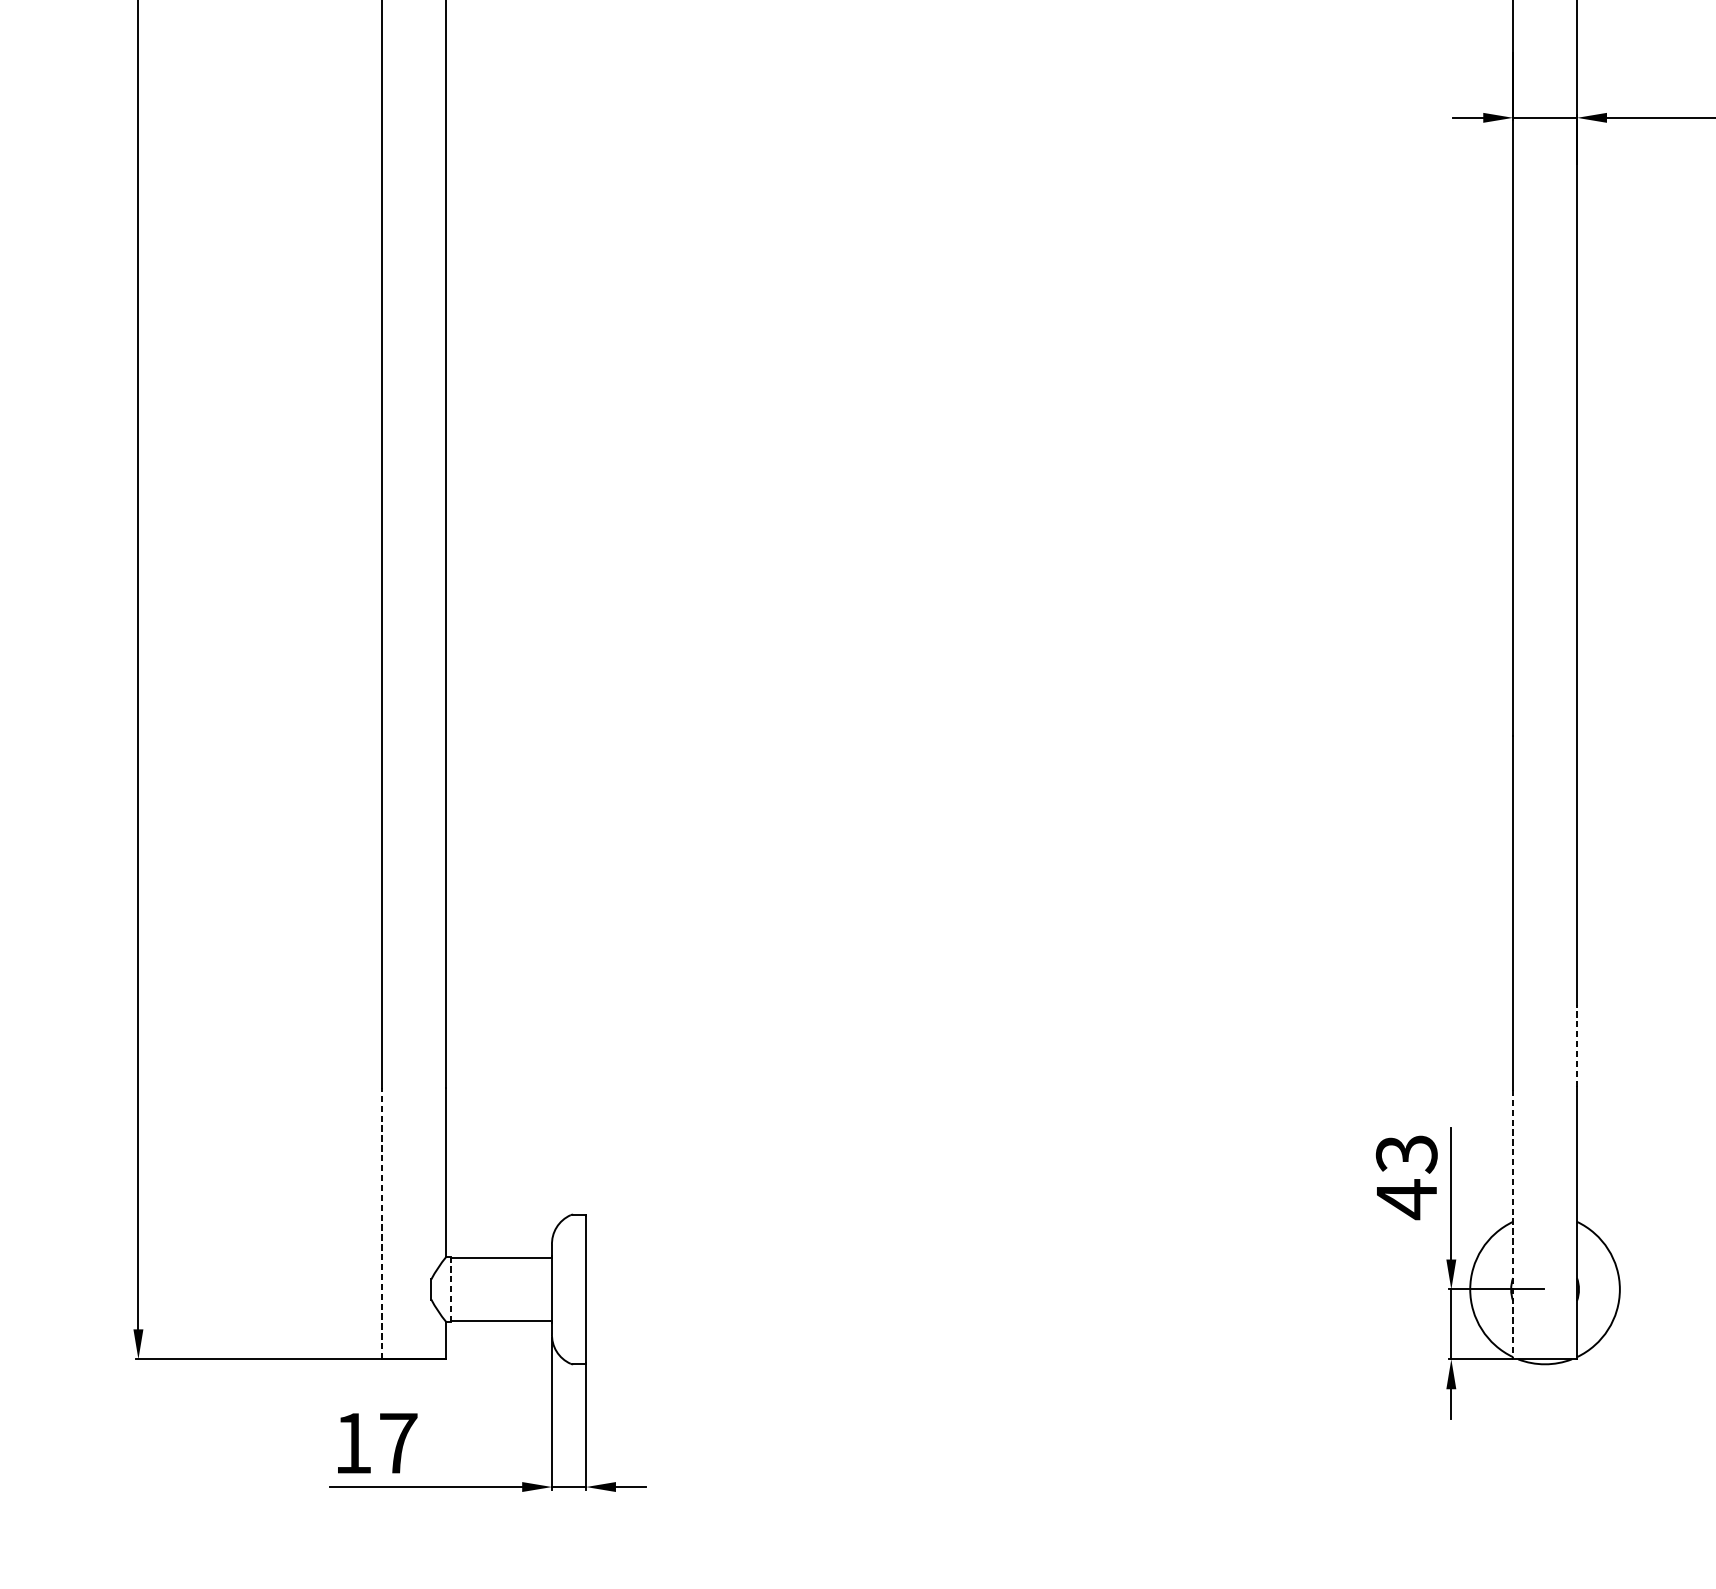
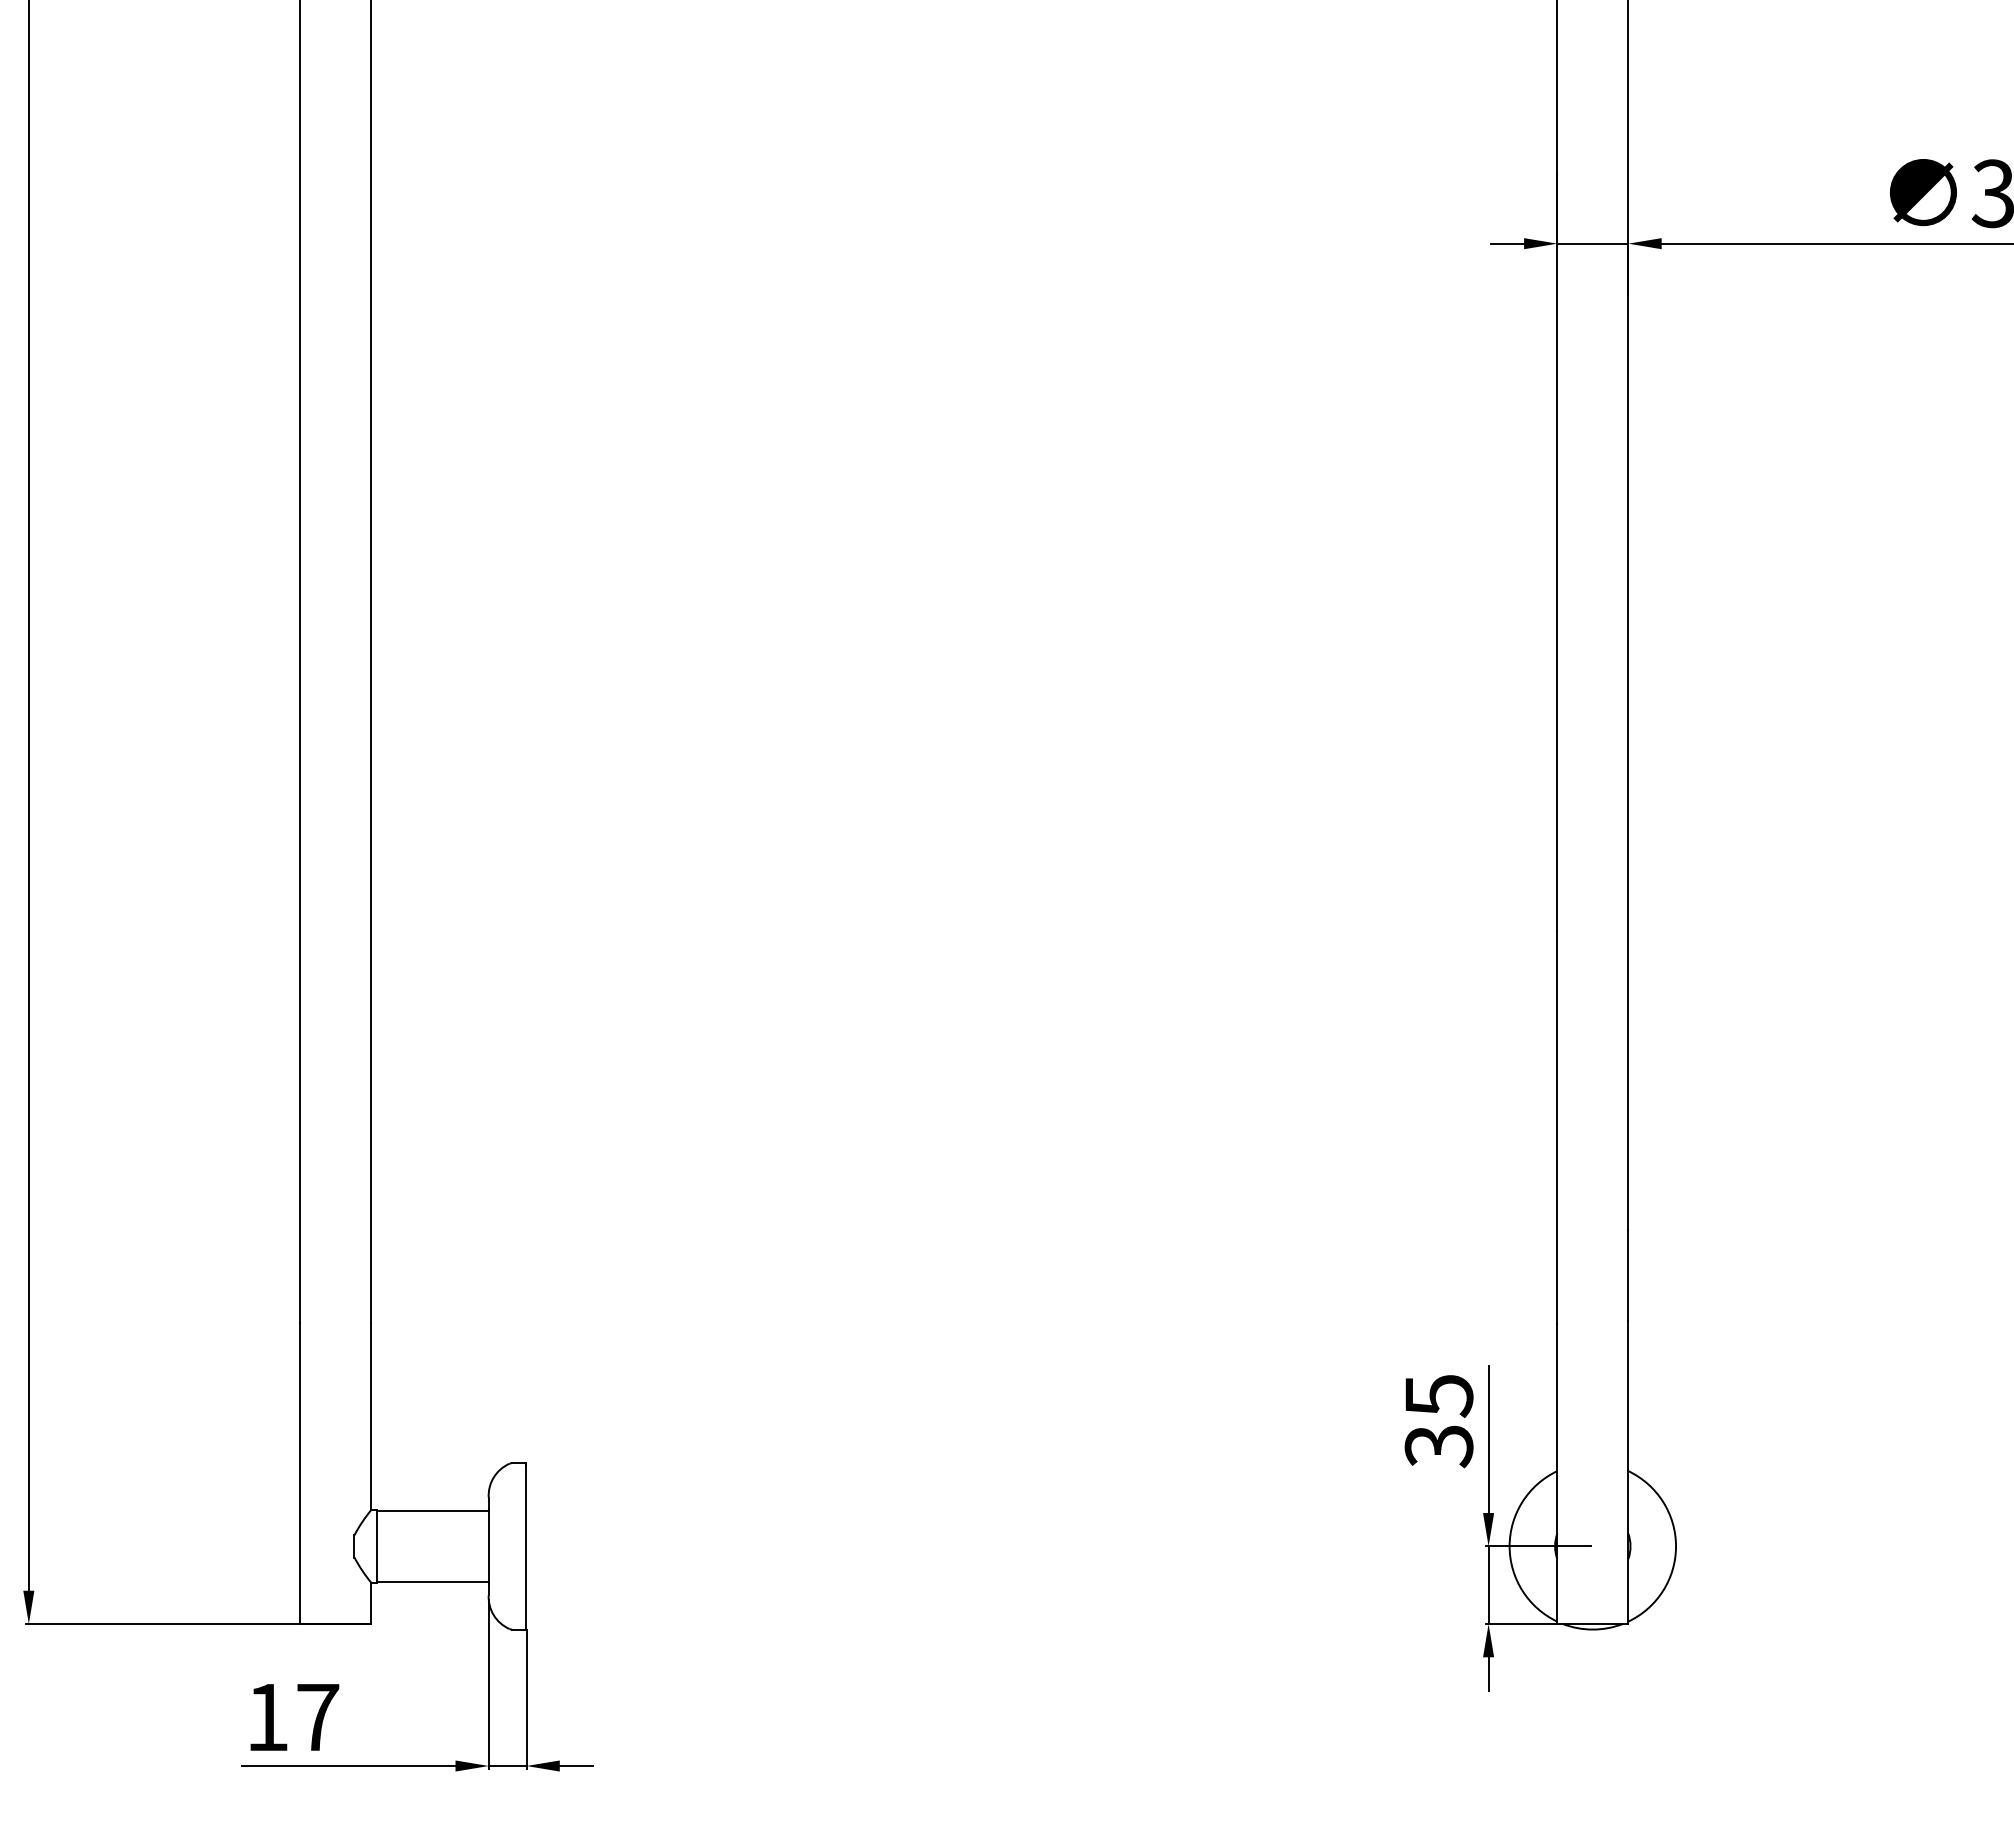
line: (1577, 1045) -> (1628, 1275), dashed -> solid
text: (1406, 1178) -> (1438, 1422), 43 -> 35
line: (382, 1223) -> (300, 1473), dashed -> solid
line: (1513, 1224) -> (1557, 1474), dashed -> solid
line: (451, 1288) -> (376, 1545), dashed -> solid

